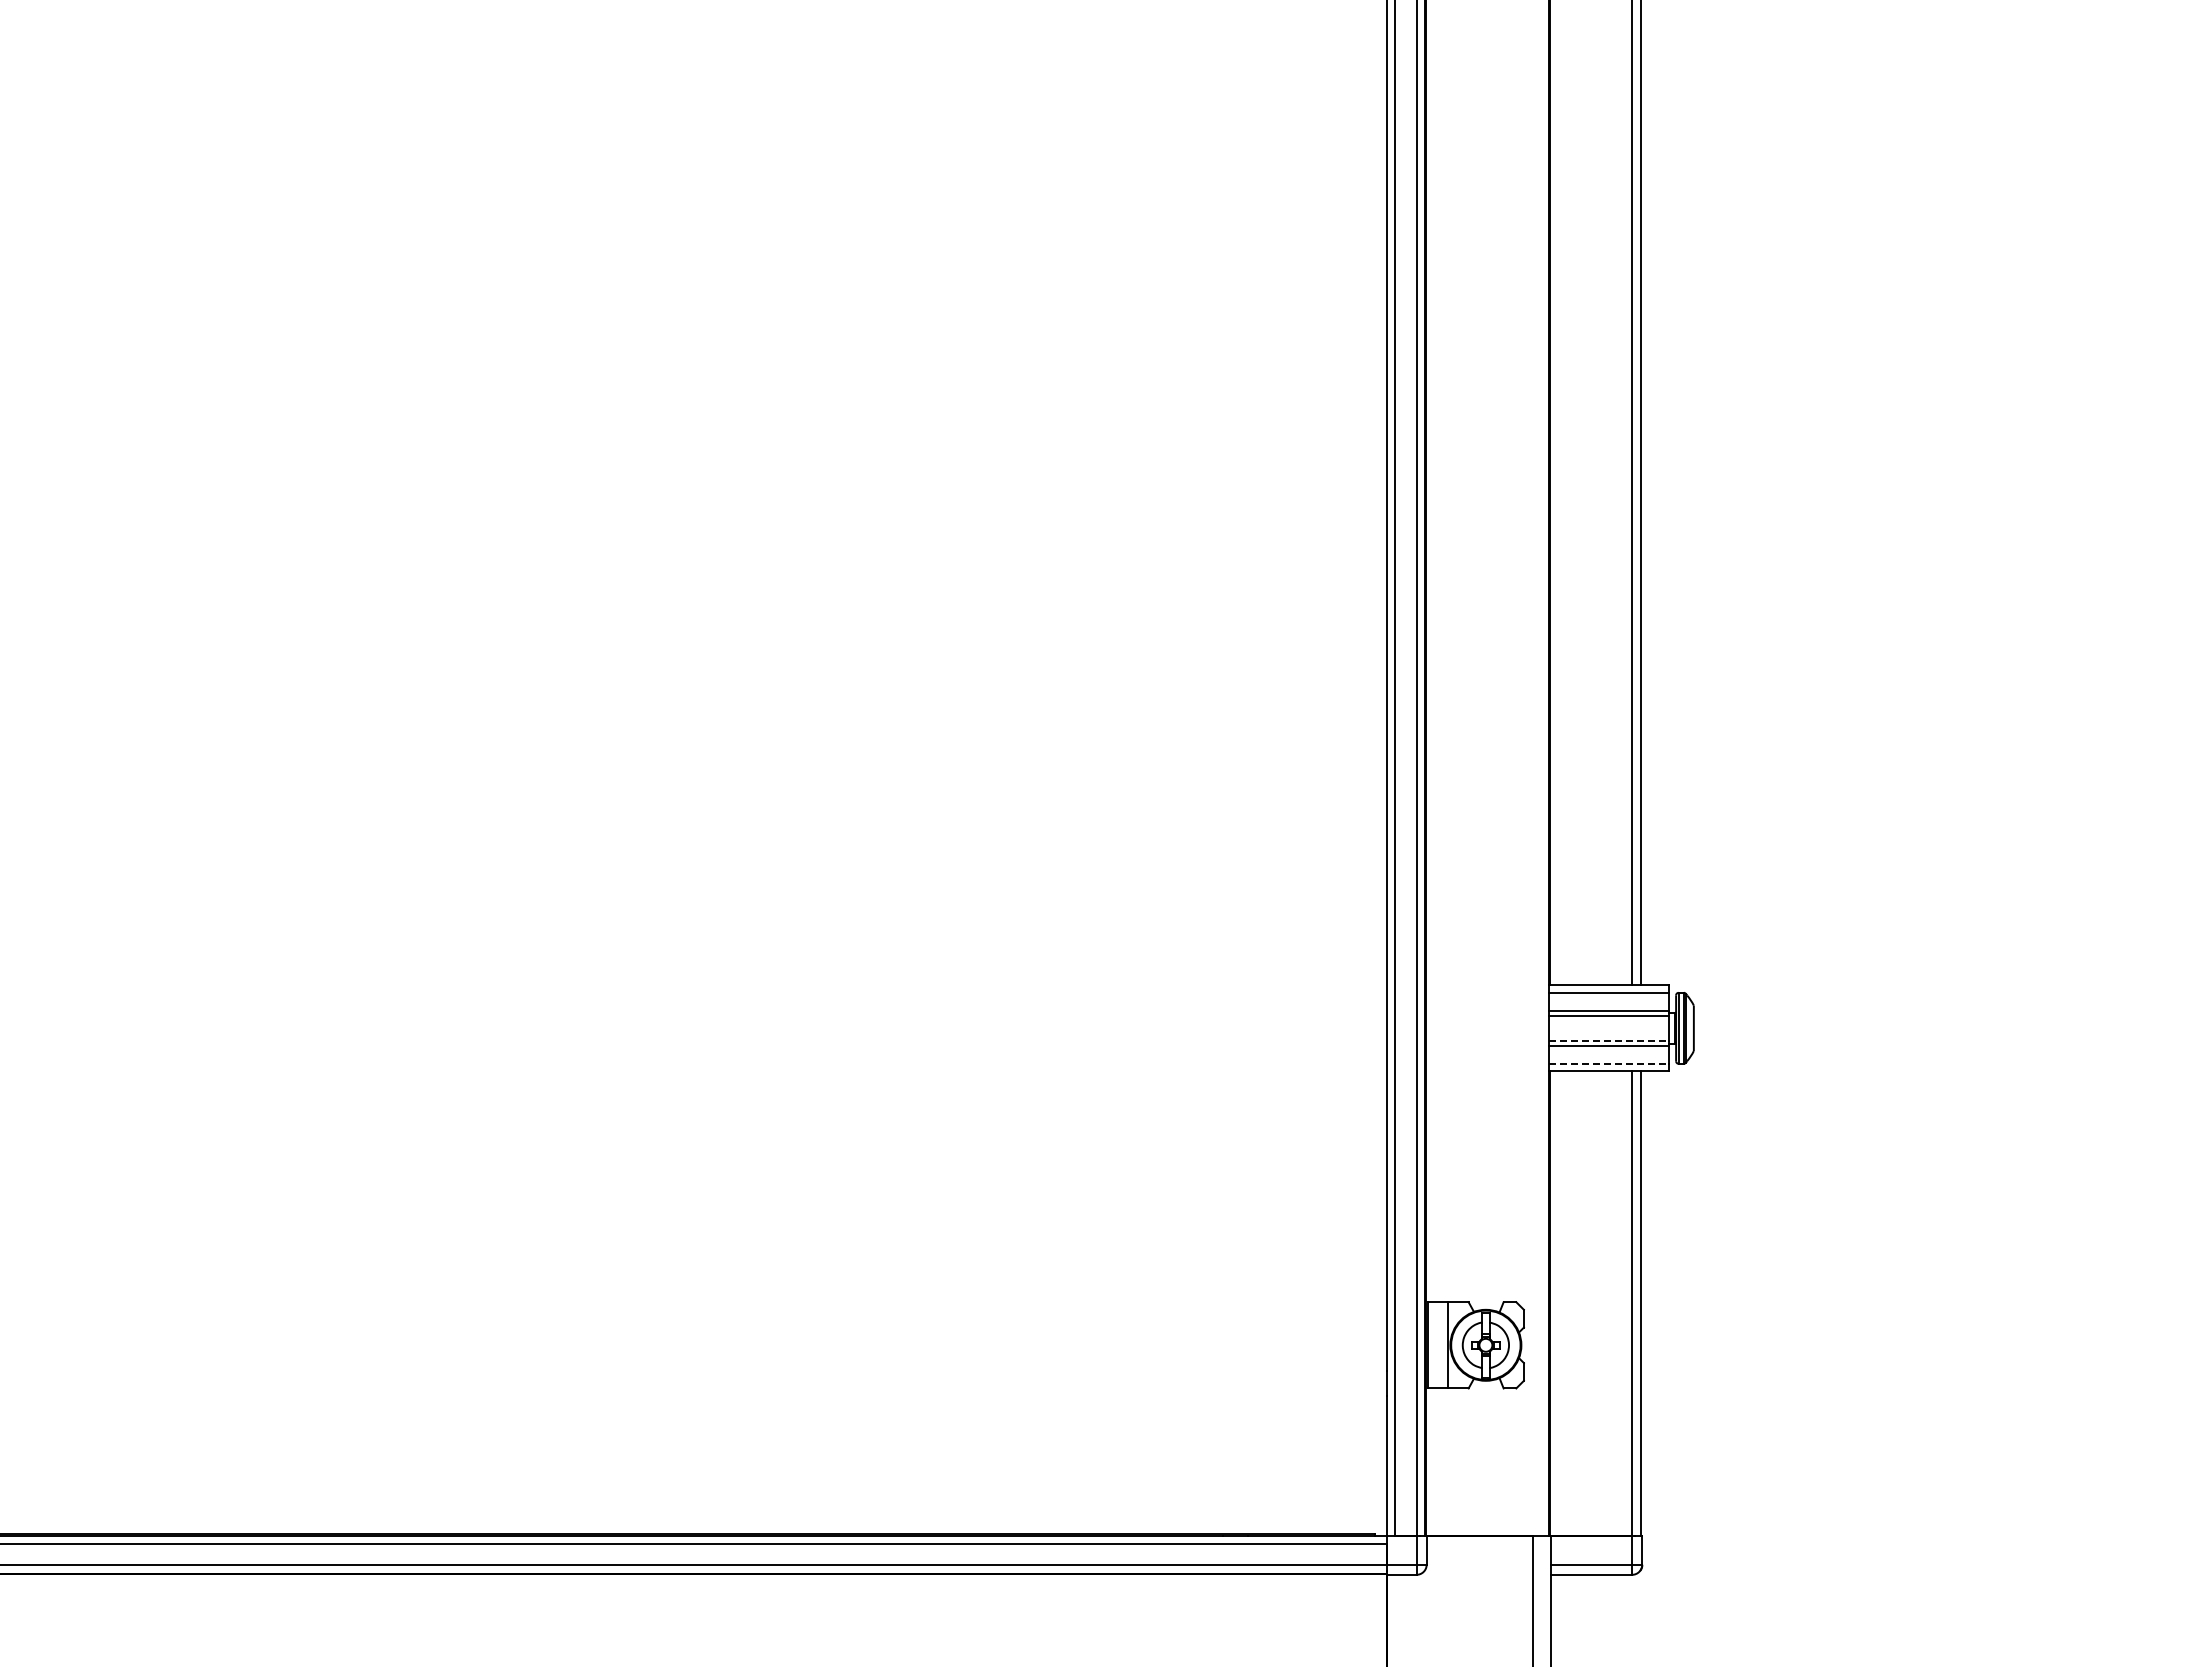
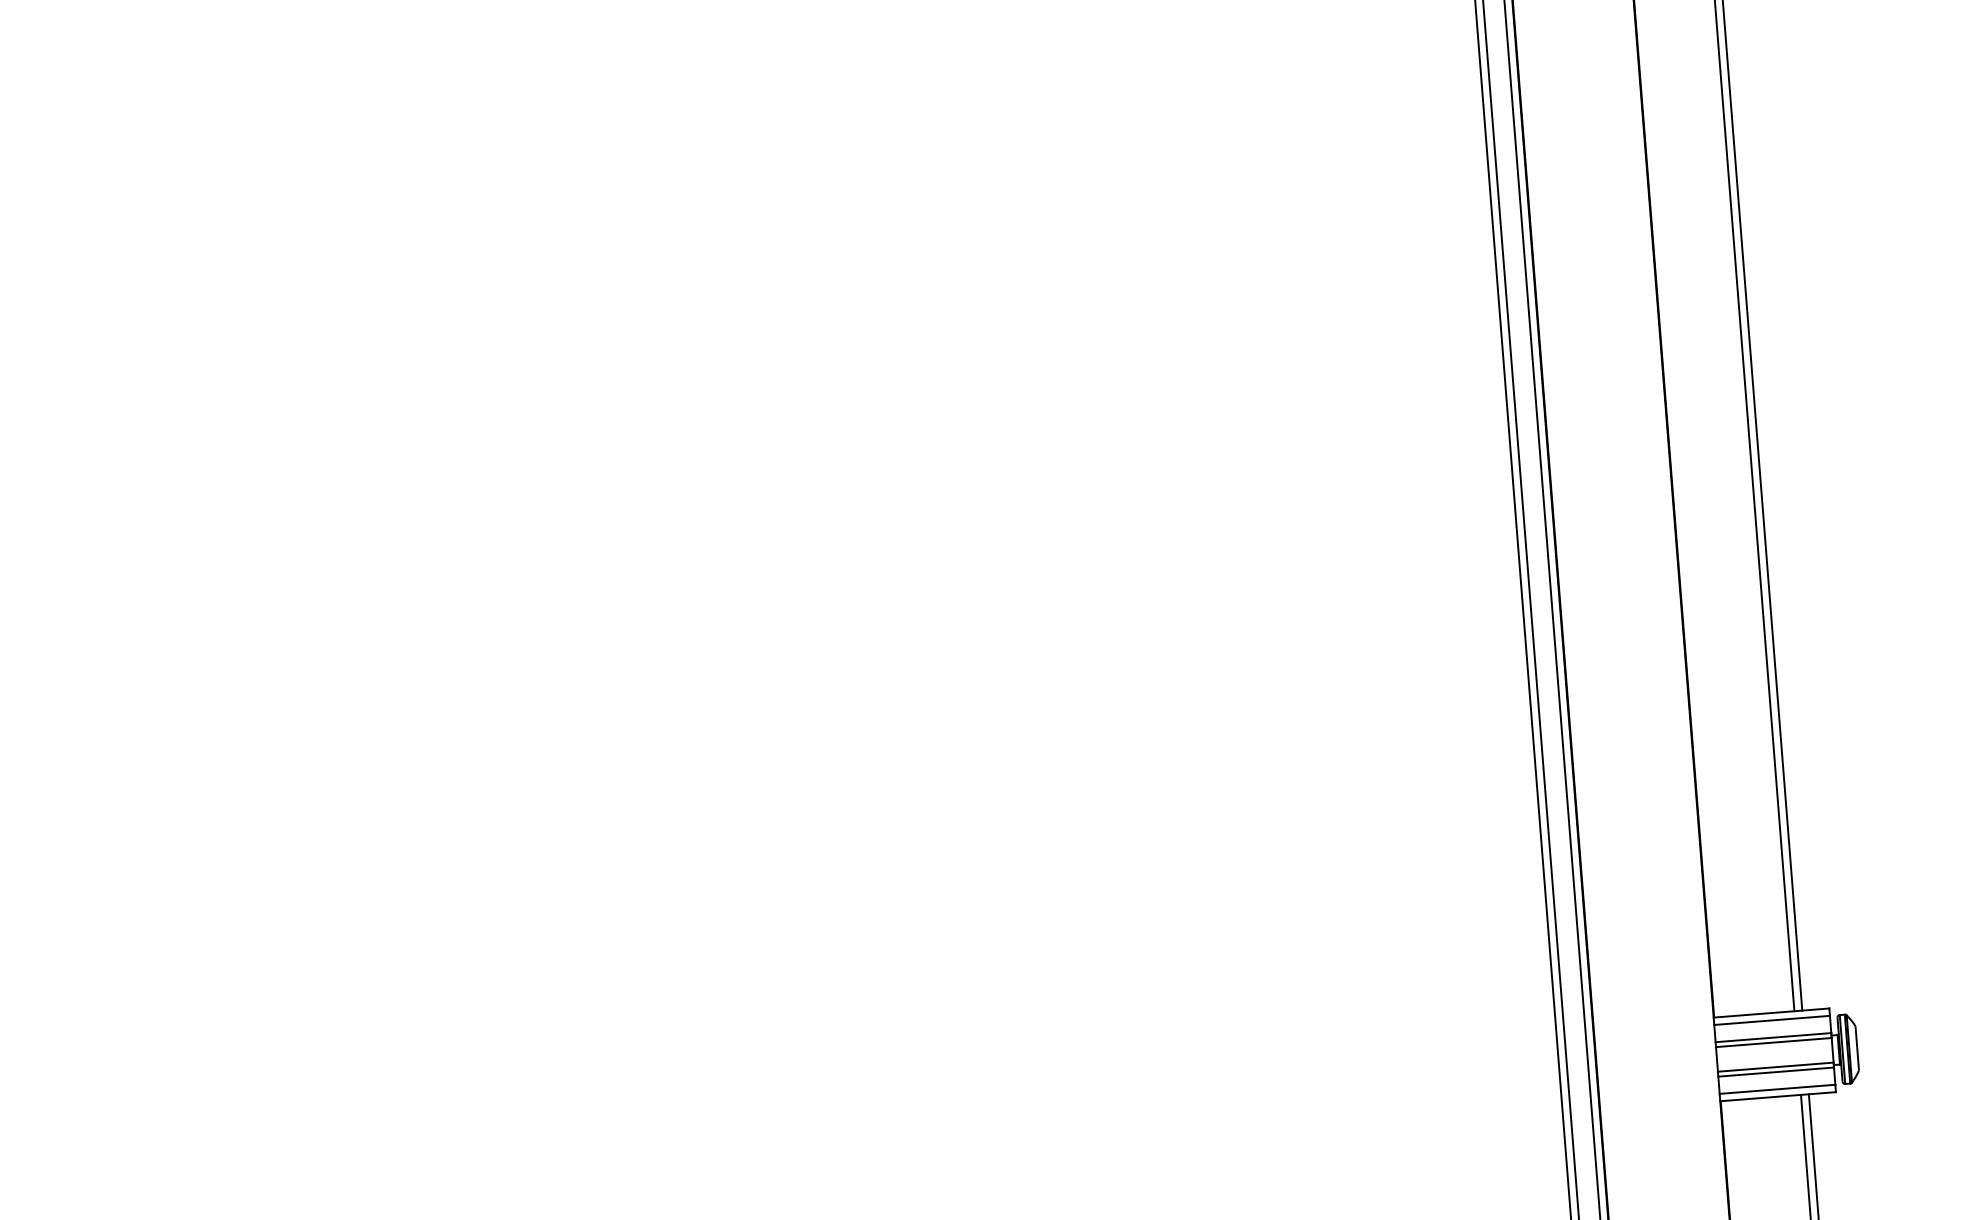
line: (1608, 1040) -> (1775, 1066), dashed -> solid
line: (1608, 1063) -> (1777, 1089), dashed -> solid

